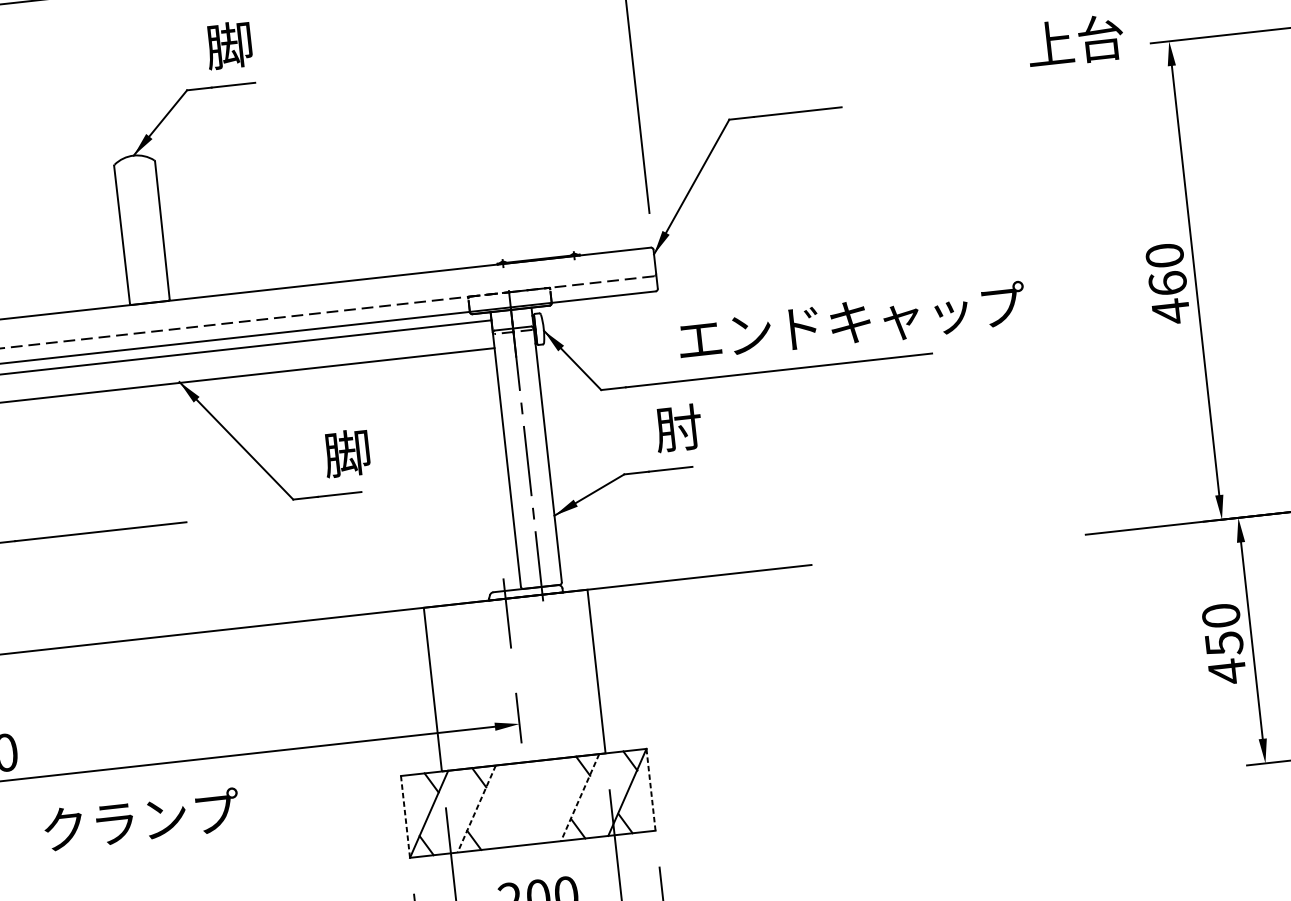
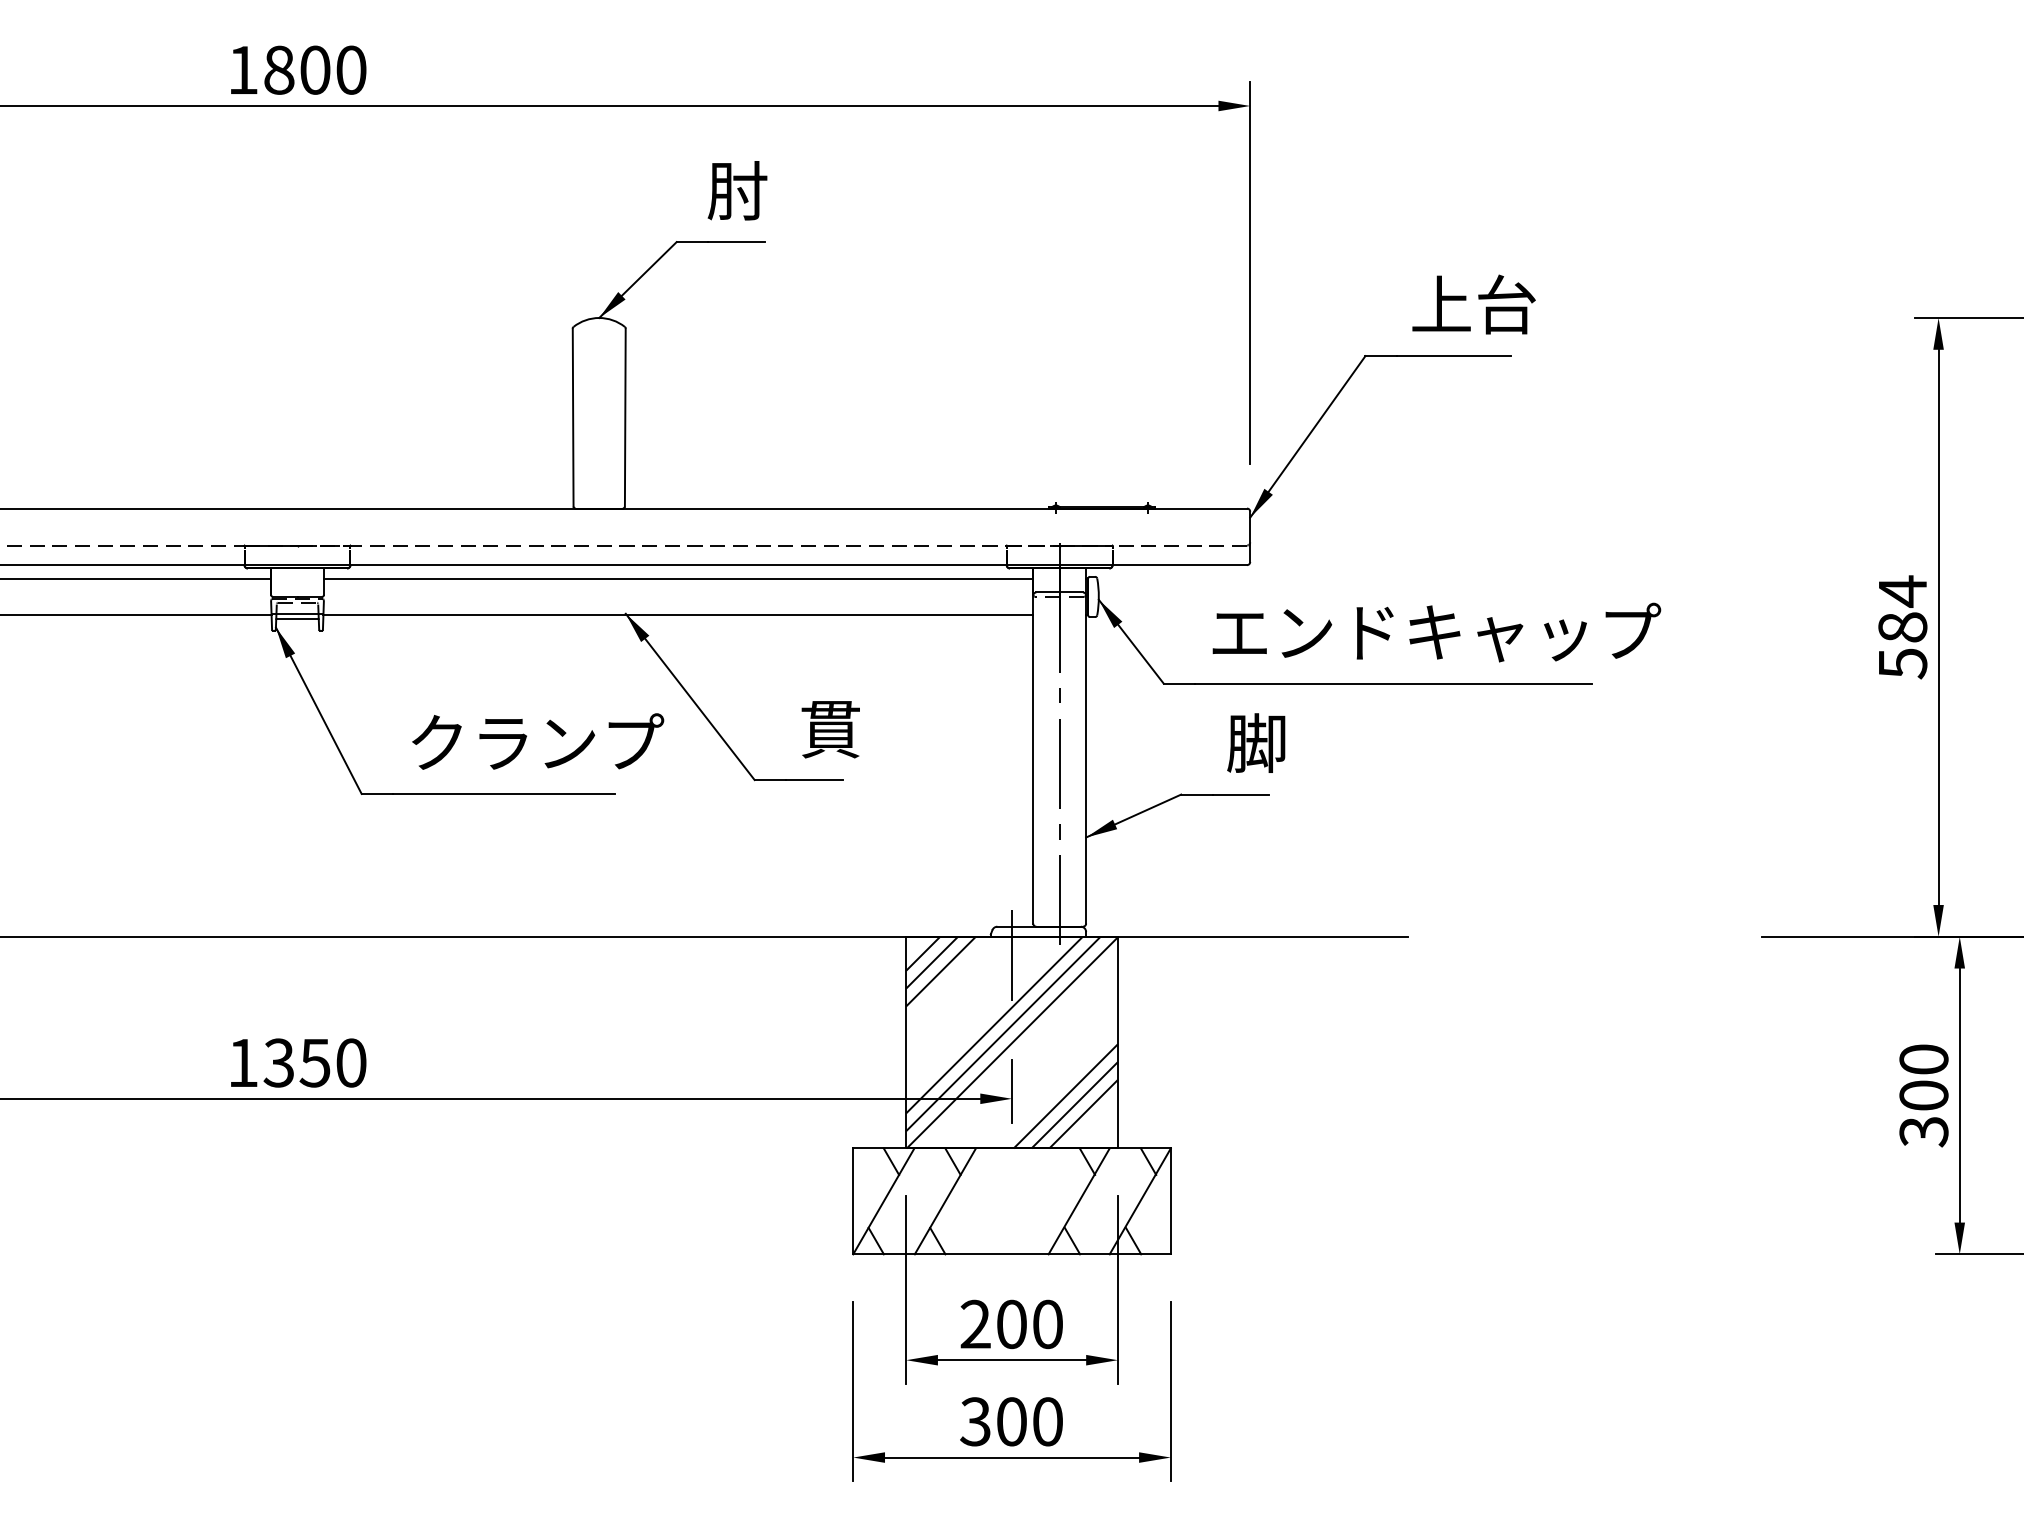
text: (1075, 41) -> (1473, 304), moved
text: (229, 45) -> (737, 190), 脚 -> 肘
text: (1167, 283) -> (1902, 627), 460 -> 584
text: (851, 322) -> (1436, 632), moved
text: (678, 427) -> (1256, 742), 肘 -> 脚
text: (346, 453) -> (829, 728), 脚 -> 貫
text: (1225, 658) -> (1923, 1114), 450 -> 300
hatch: (514, 680) -> (1011, 1042), added
line: (650, 789) -> (1170, 1201), dashed -> solid
line: (579, 797) -> (1078, 1201), dashed -> solid
line: (476, 809) -> (945, 1201), dashed -> solid
line: (405, 816) -> (853, 1201), dashed -> solid
text: (142, 819) -> (538, 741), moved

